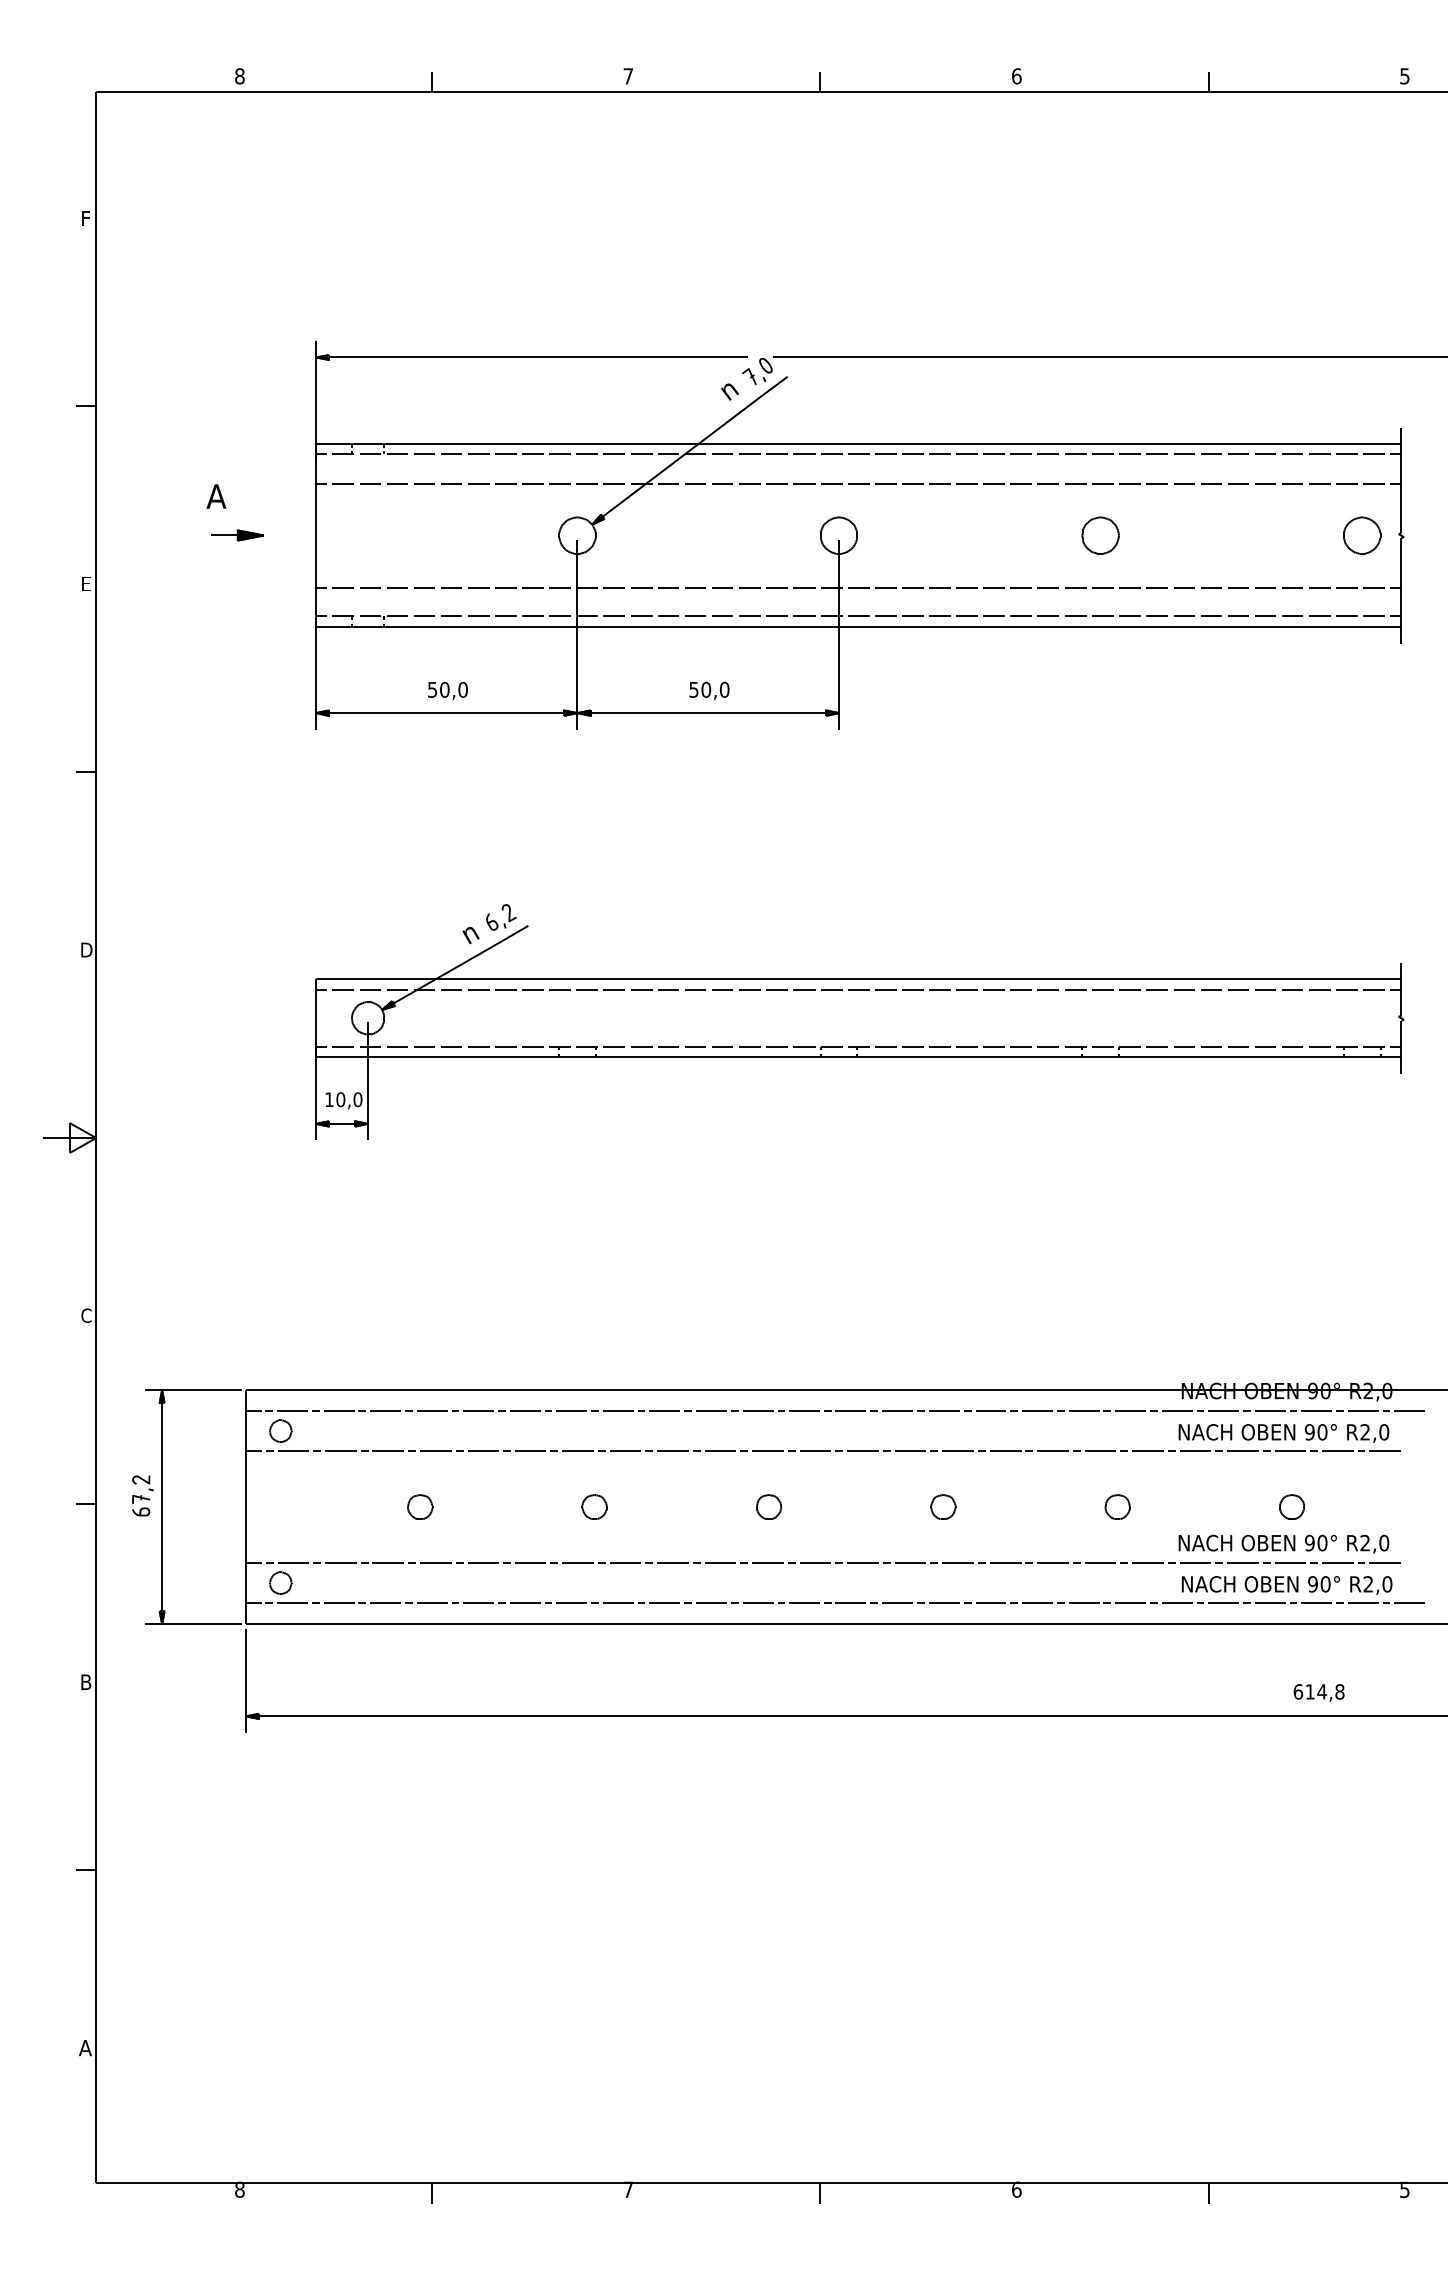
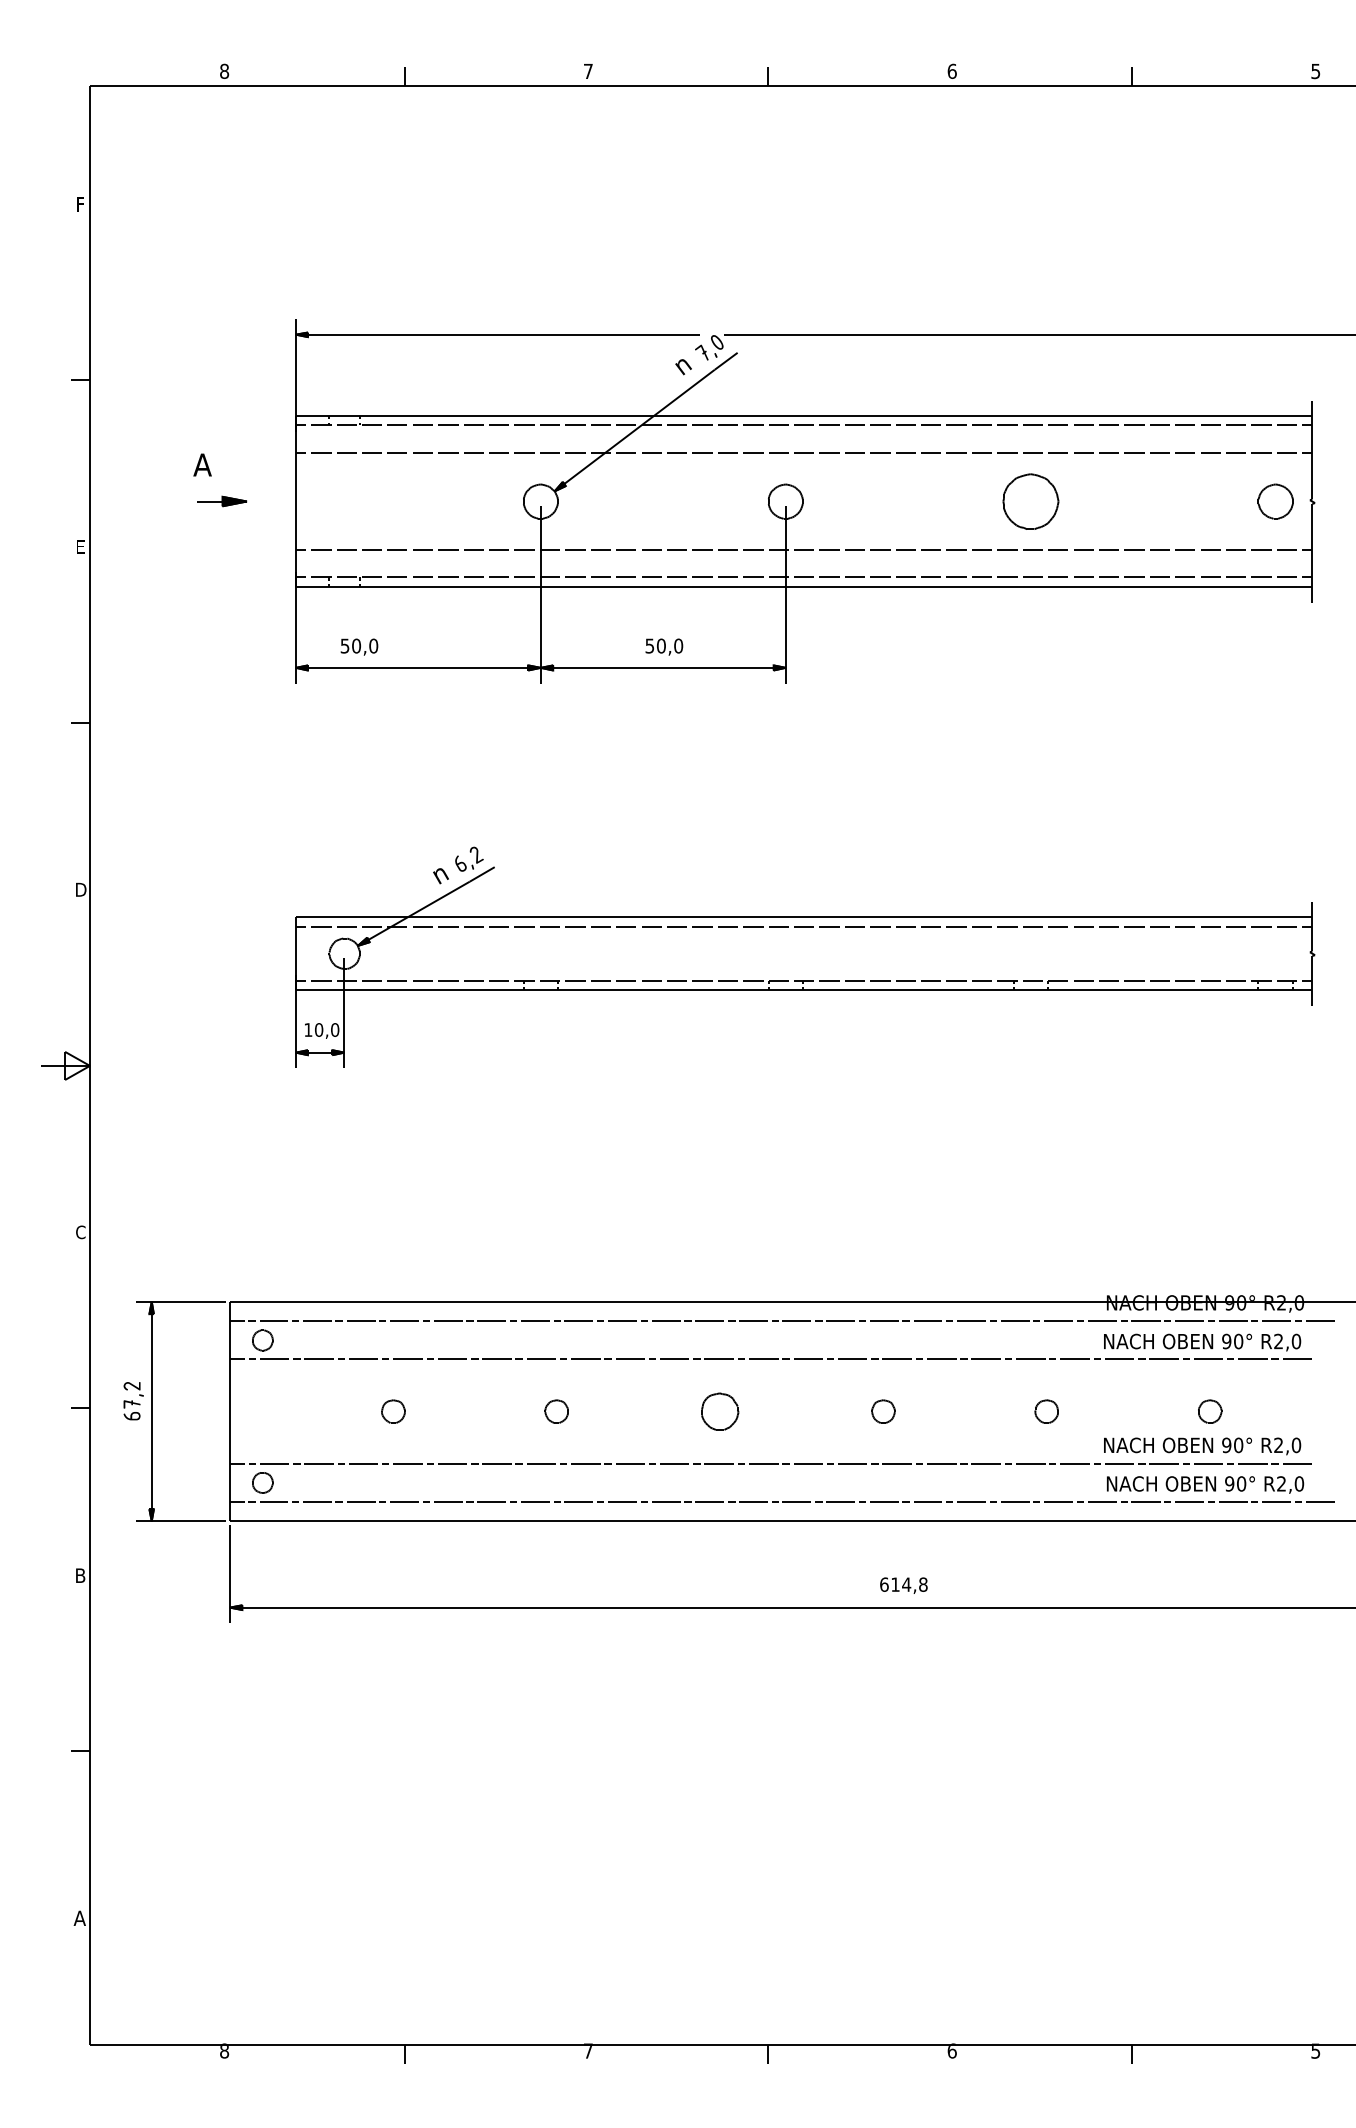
part: (1100, 535) -> (1030, 501), size x1.6
text: (447, 690) -> (359, 646), moved
part: (769, 1506) -> (720, 1411), size x1.6
text: (1318, 1692) -> (903, 1585), moved

